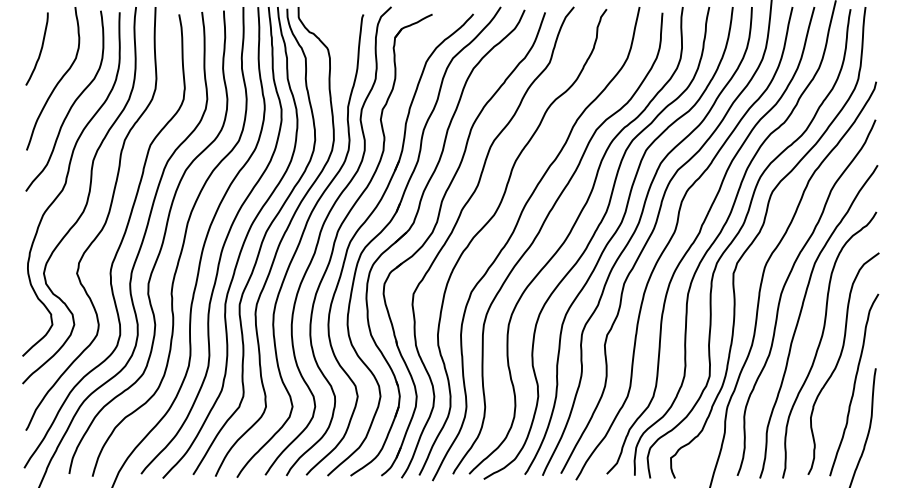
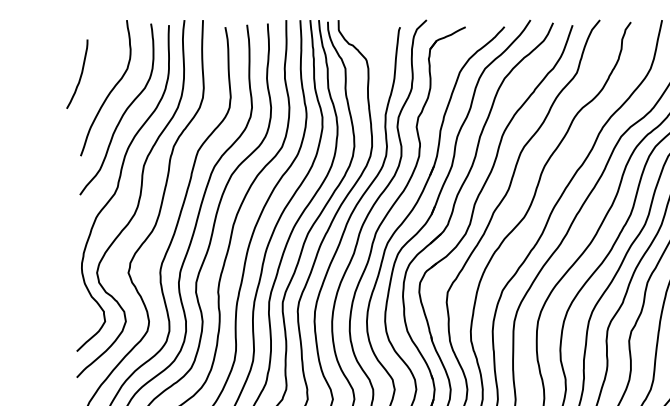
curve: (40, 48) -> (80, 73), moved

